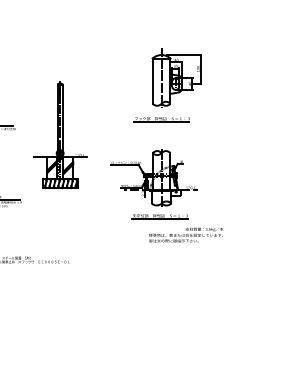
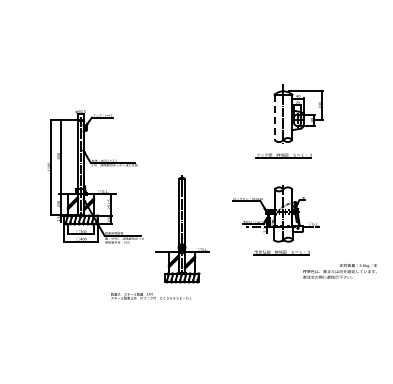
line: (152, 81) -> (274, 117), solid -> dashed
part: (60, 135) -> (182, 229), moved
text: (185, 235) -> (339, 271), moved

